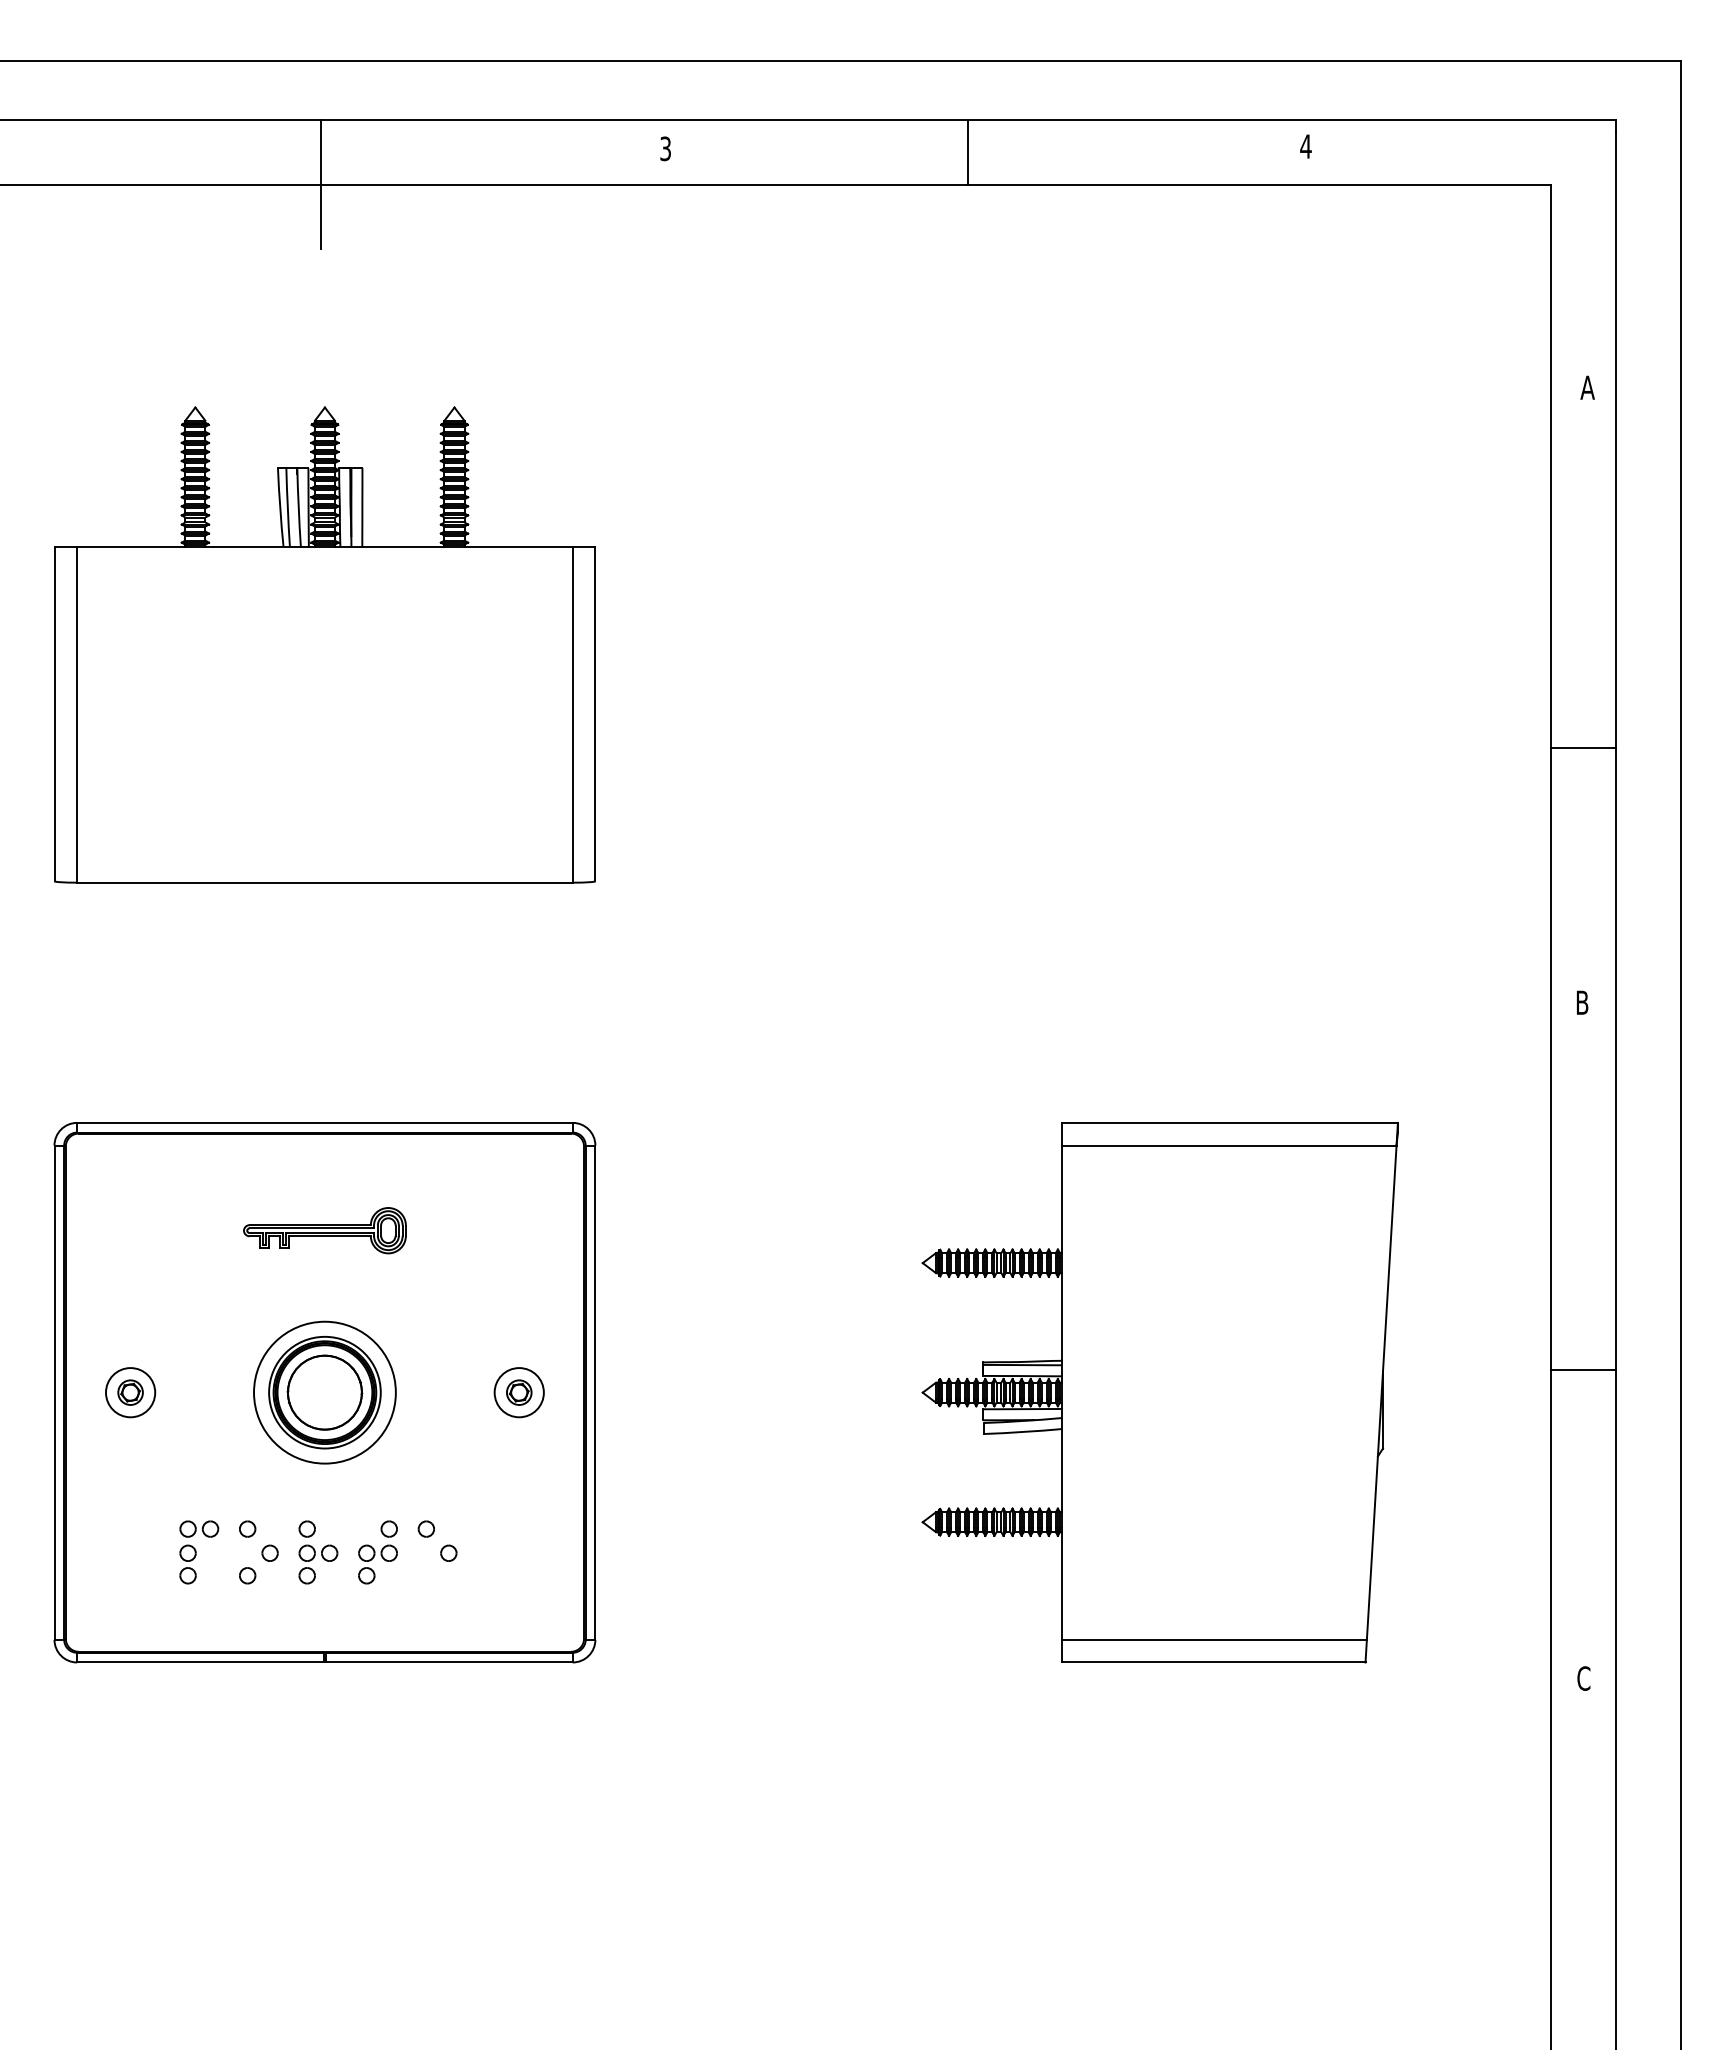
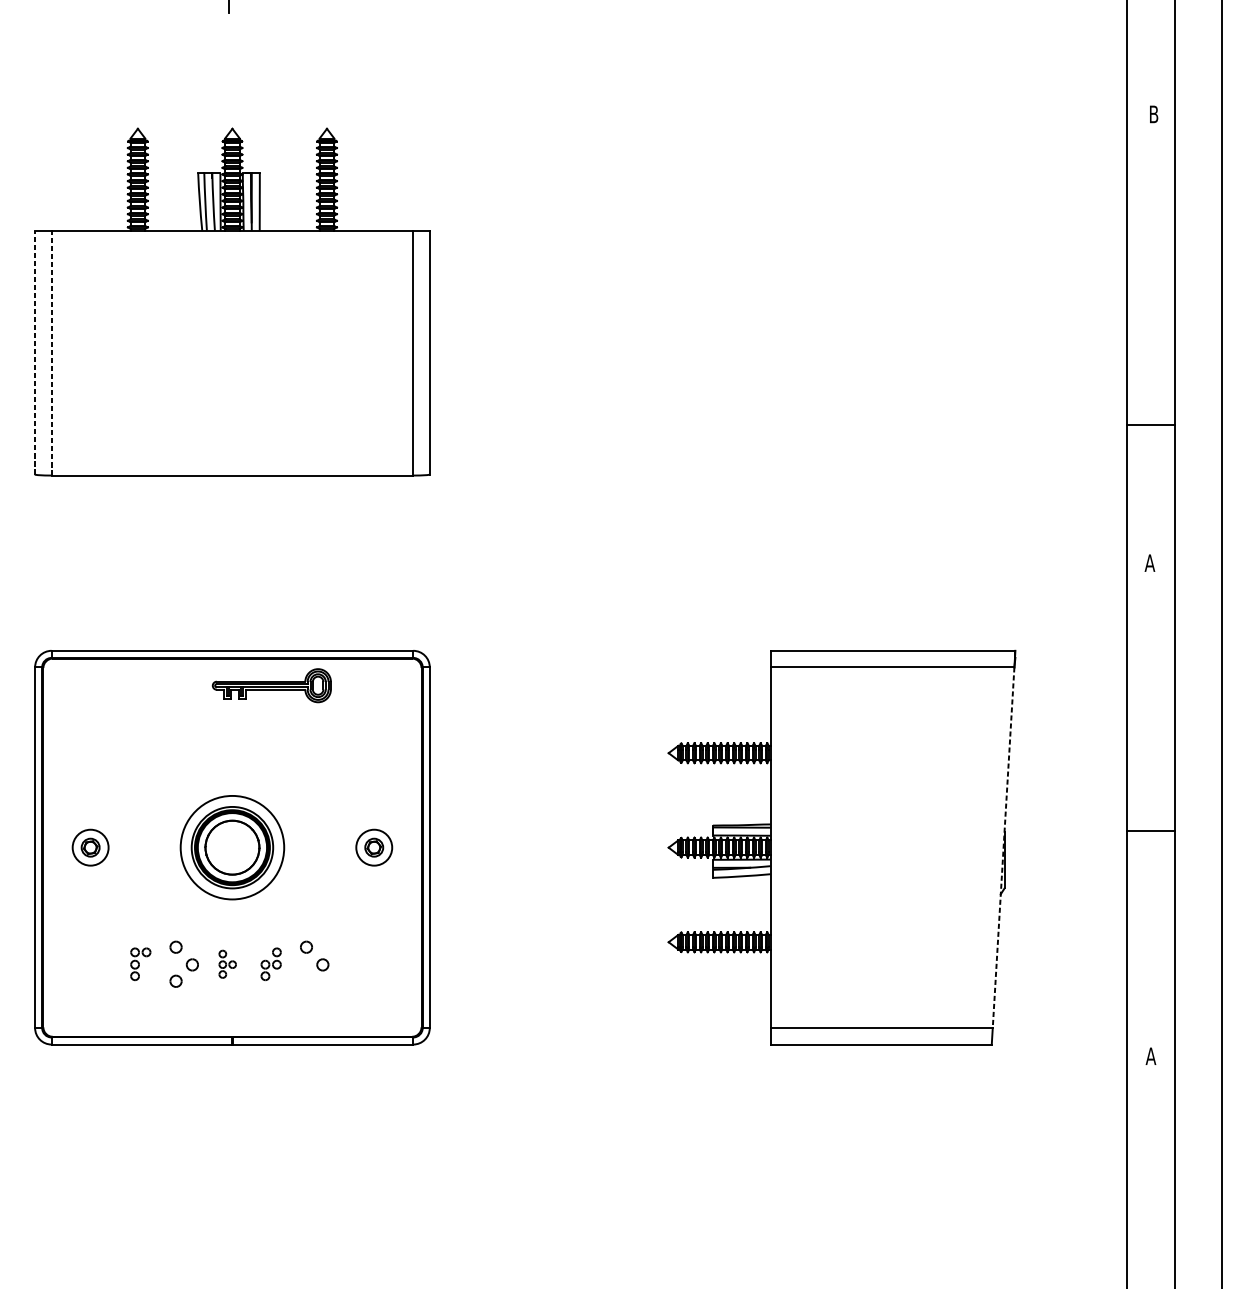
text: (1587, 387) -> (1153, 114), A -> B
line: (54, 713) -> (35, 352), solid -> dashed
line: (77, 714) -> (51, 352), solid -> dashed
line: (1583, 747) -> (1150, 424), moved
text: (1582, 1002) -> (1150, 562), B -> A
part: (324, 1230) -> (271, 685), moved
line: (1381, 1392) -> (1003, 847), solid -> dashed
part: (199, 1552) -> (140, 964), size x0.7
part: (318, 1552) -> (227, 964), size x0.6
part: (377, 1552) -> (270, 964), size x0.7
text: (1583, 1678) -> (1150, 1056), C -> A

